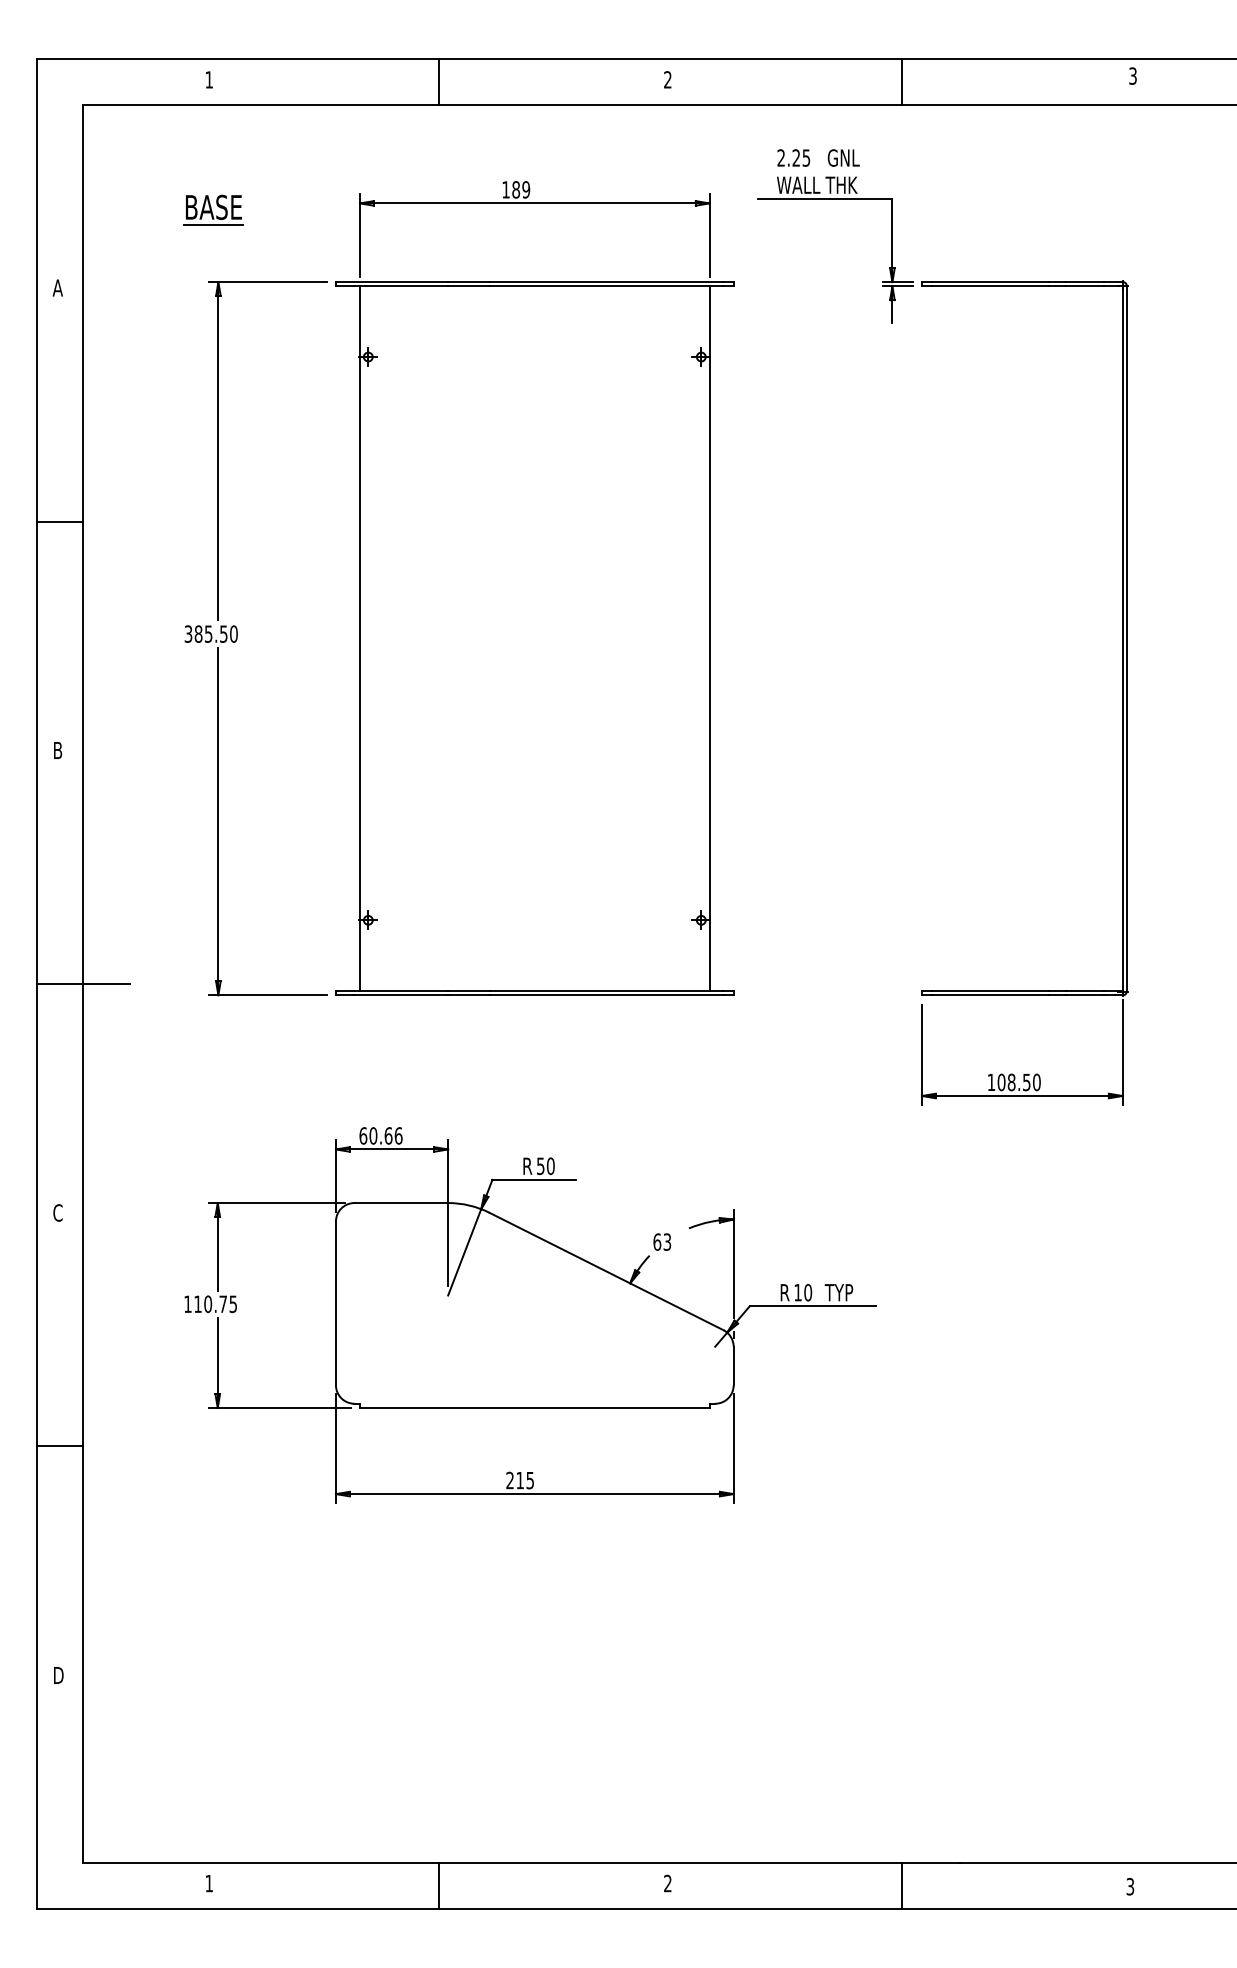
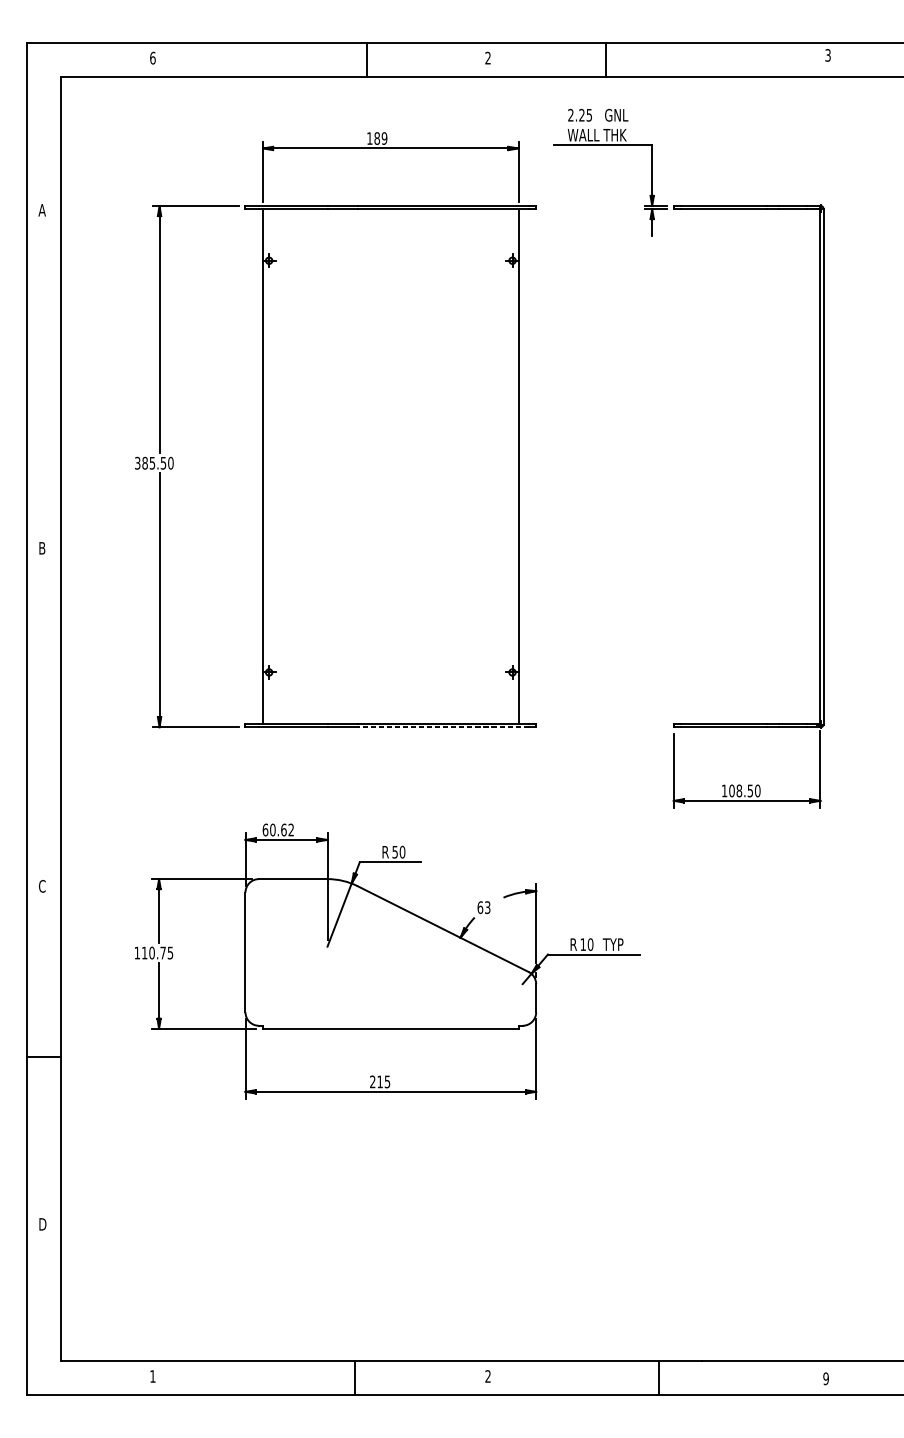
text: (209, 79) -> (153, 57), 1 -> 6
line: (439, 82) -> (367, 60), moved
line: (901, 82) -> (606, 60), moved
part: (213, 209) -> (155, 152), removed
line: (60, 521) -> (44, 380), removed
line: (83, 984) -> (60, 719), removed
line: (606, 995) -> (443, 727), solid -> dashed
text: (398, 1135) -> (291, 829), 60.66 -> 60.62
line: (439, 1885) -> (354, 1377), moved
text: (1130, 1886) -> (826, 1378), 3 -> 9

